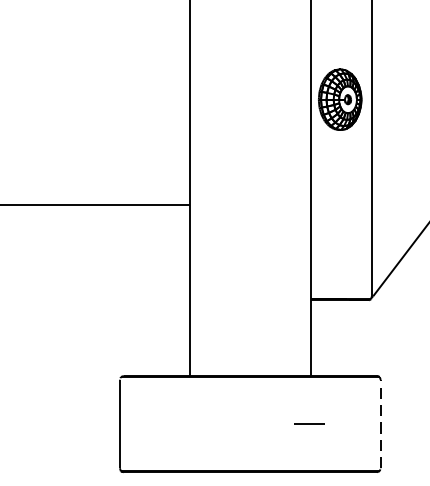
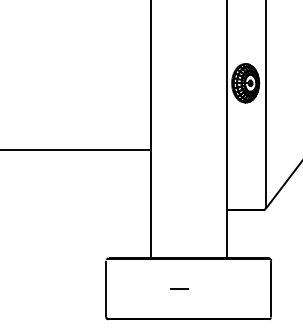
line: (309, 423) -> (179, 288), moved
line: (380, 423) -> (271, 288), dashed -> solid

